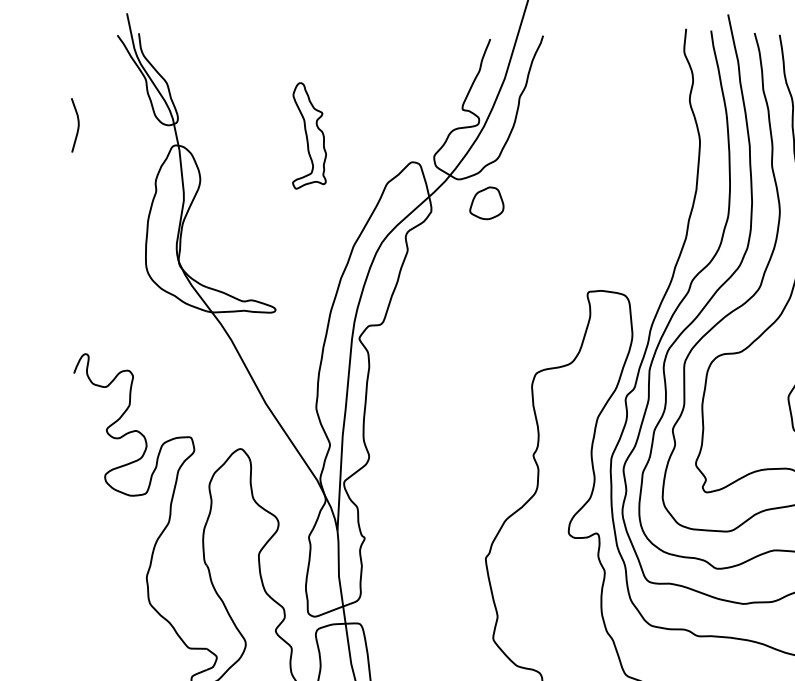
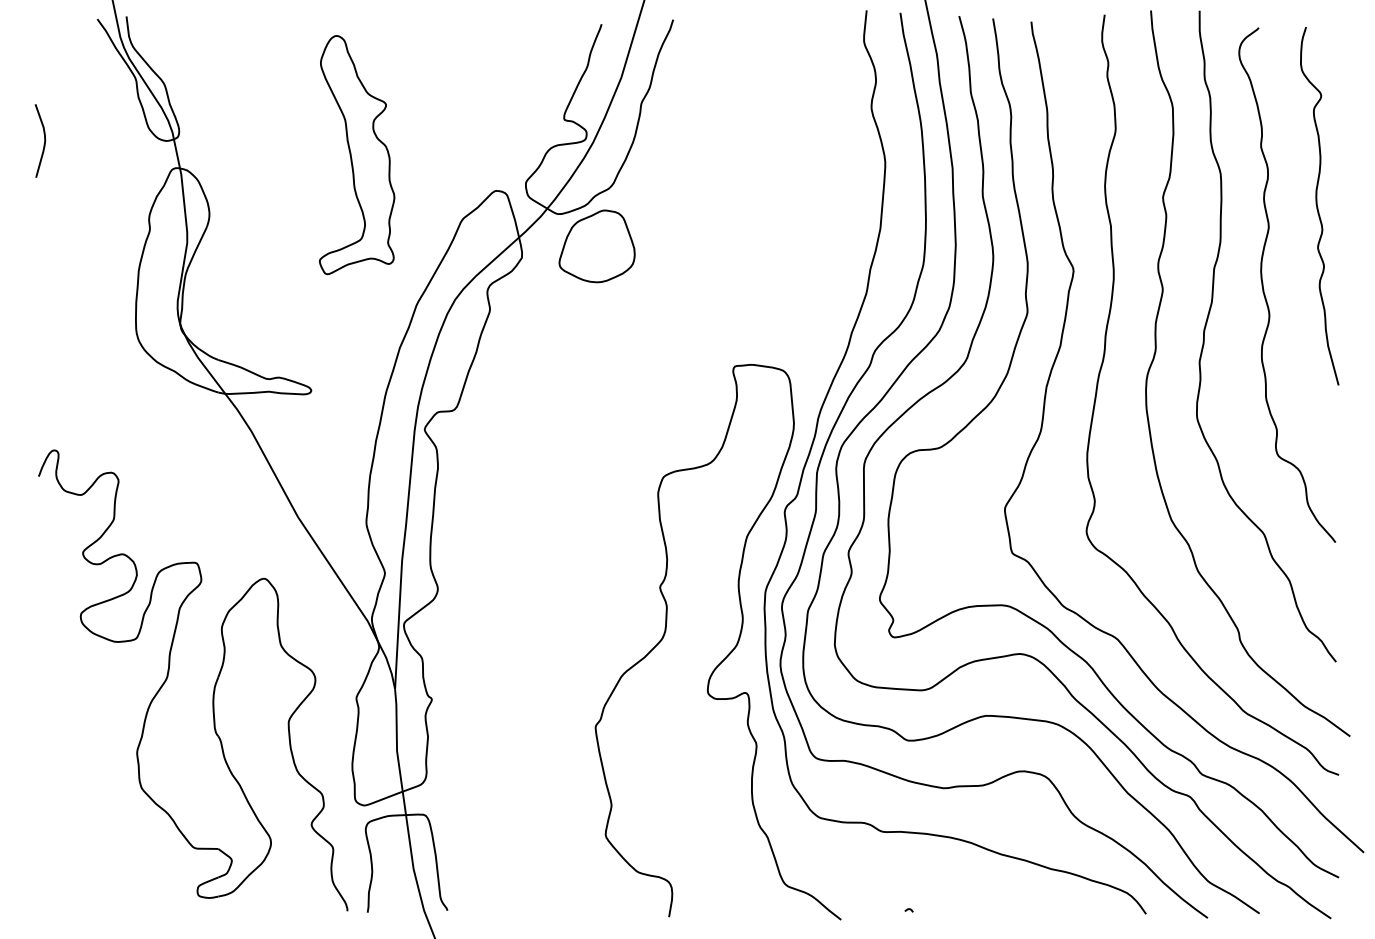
part: (309, 136) -> (357, 155), size x1.67
part: (486, 203) -> (596, 246), size x1.67

